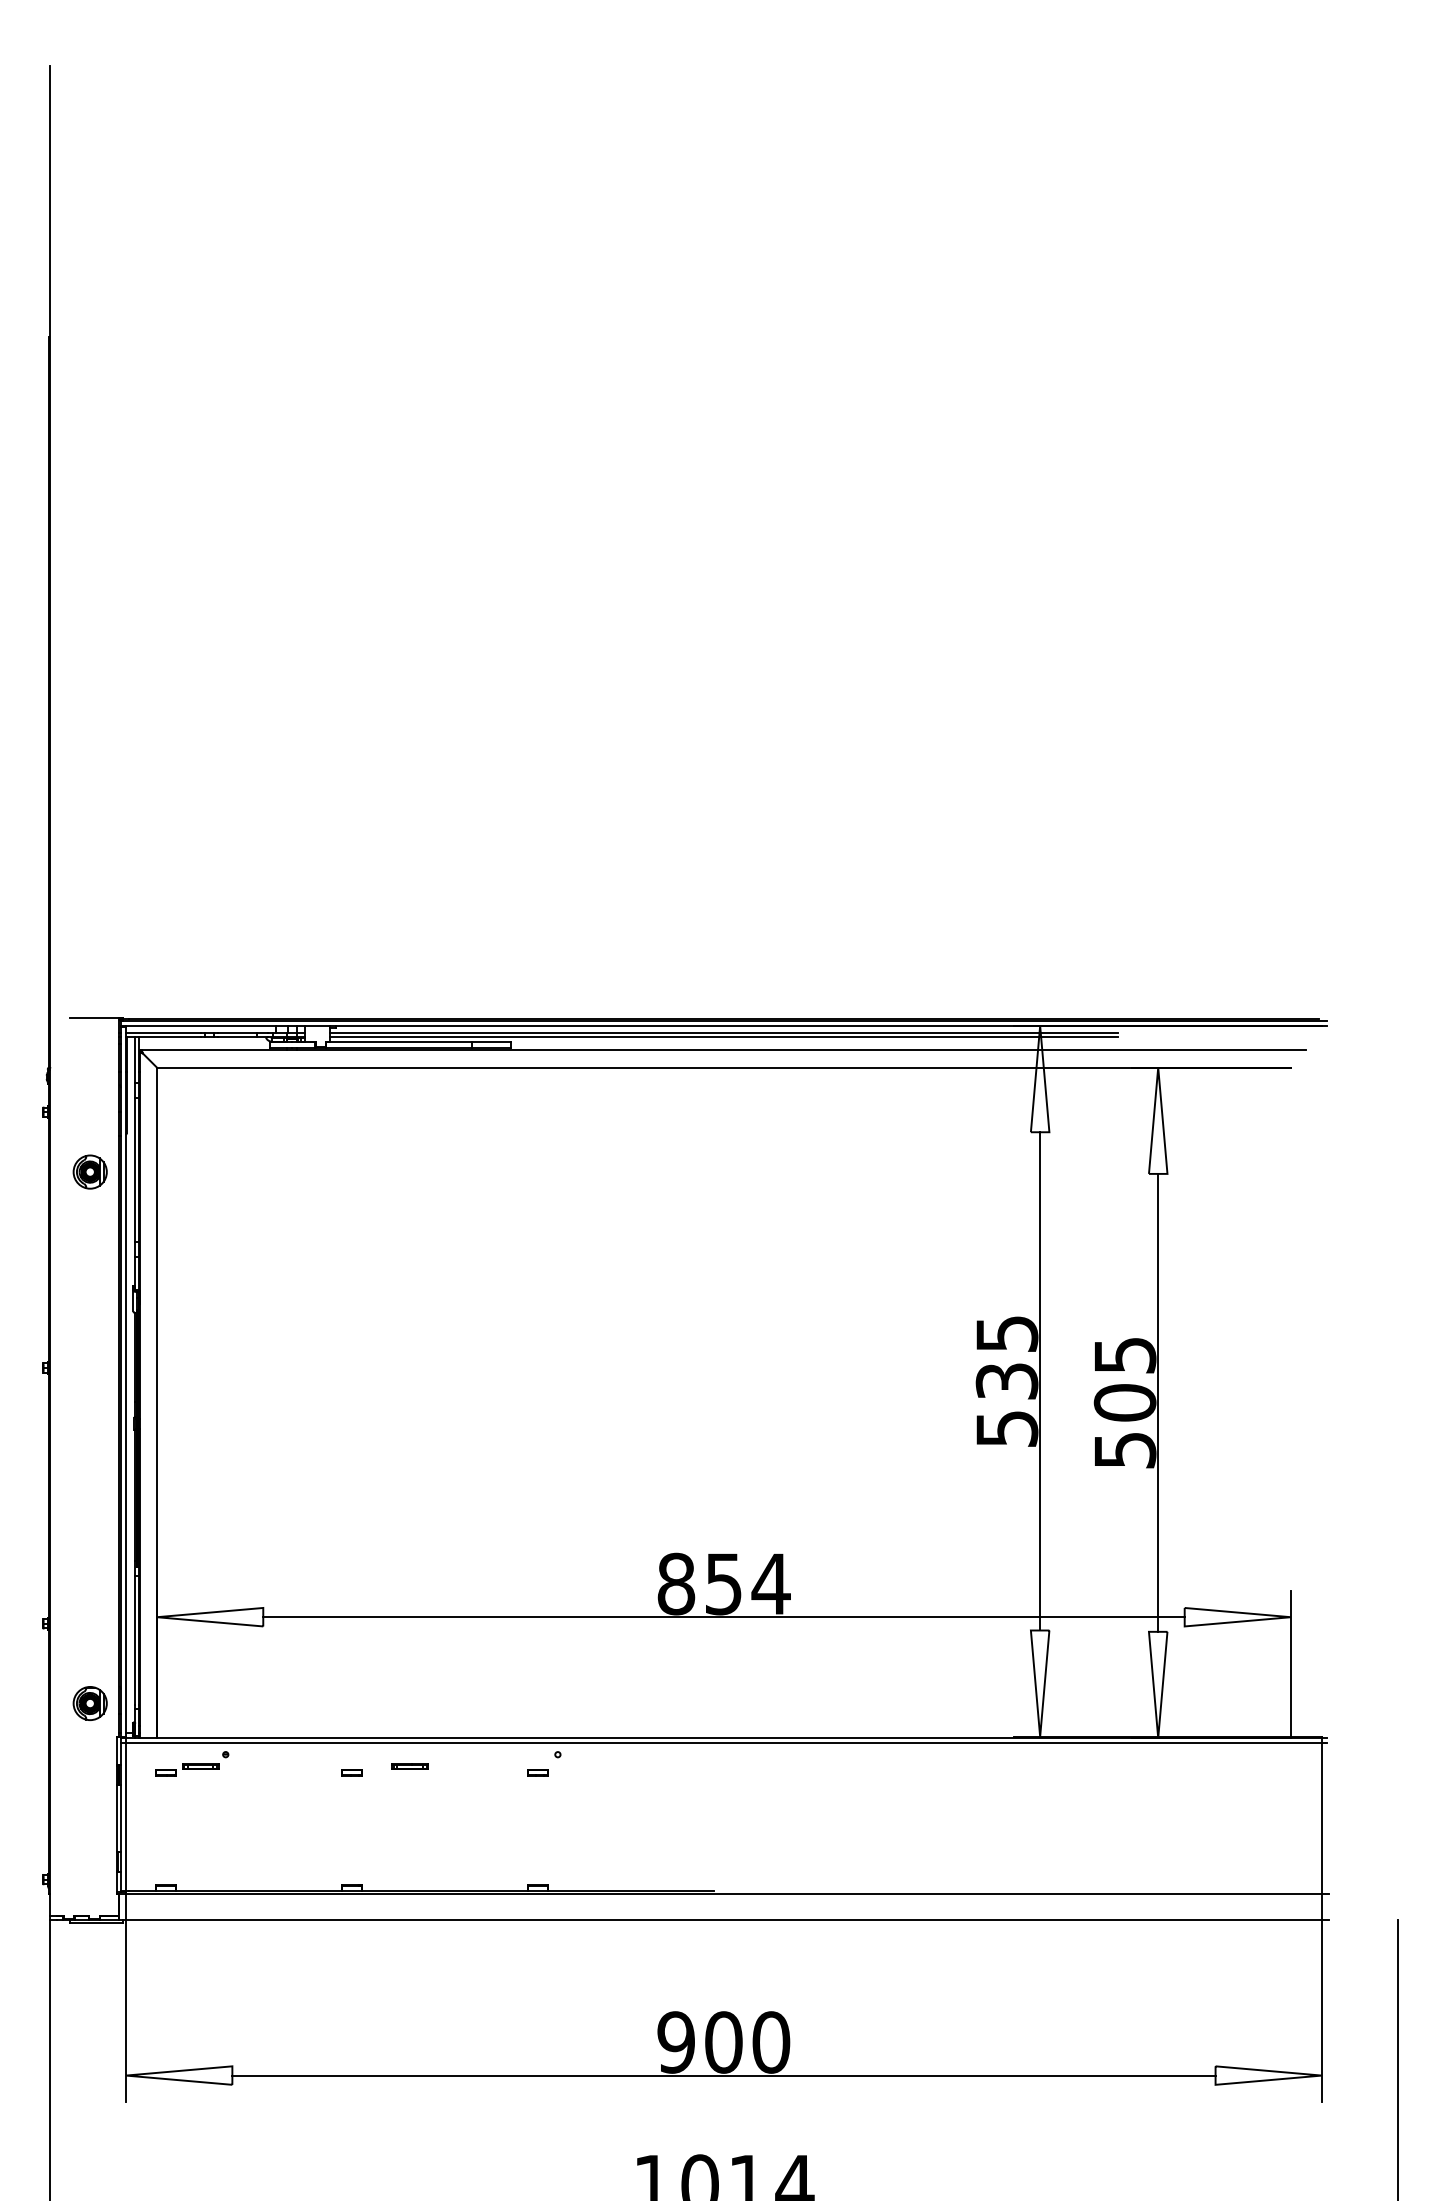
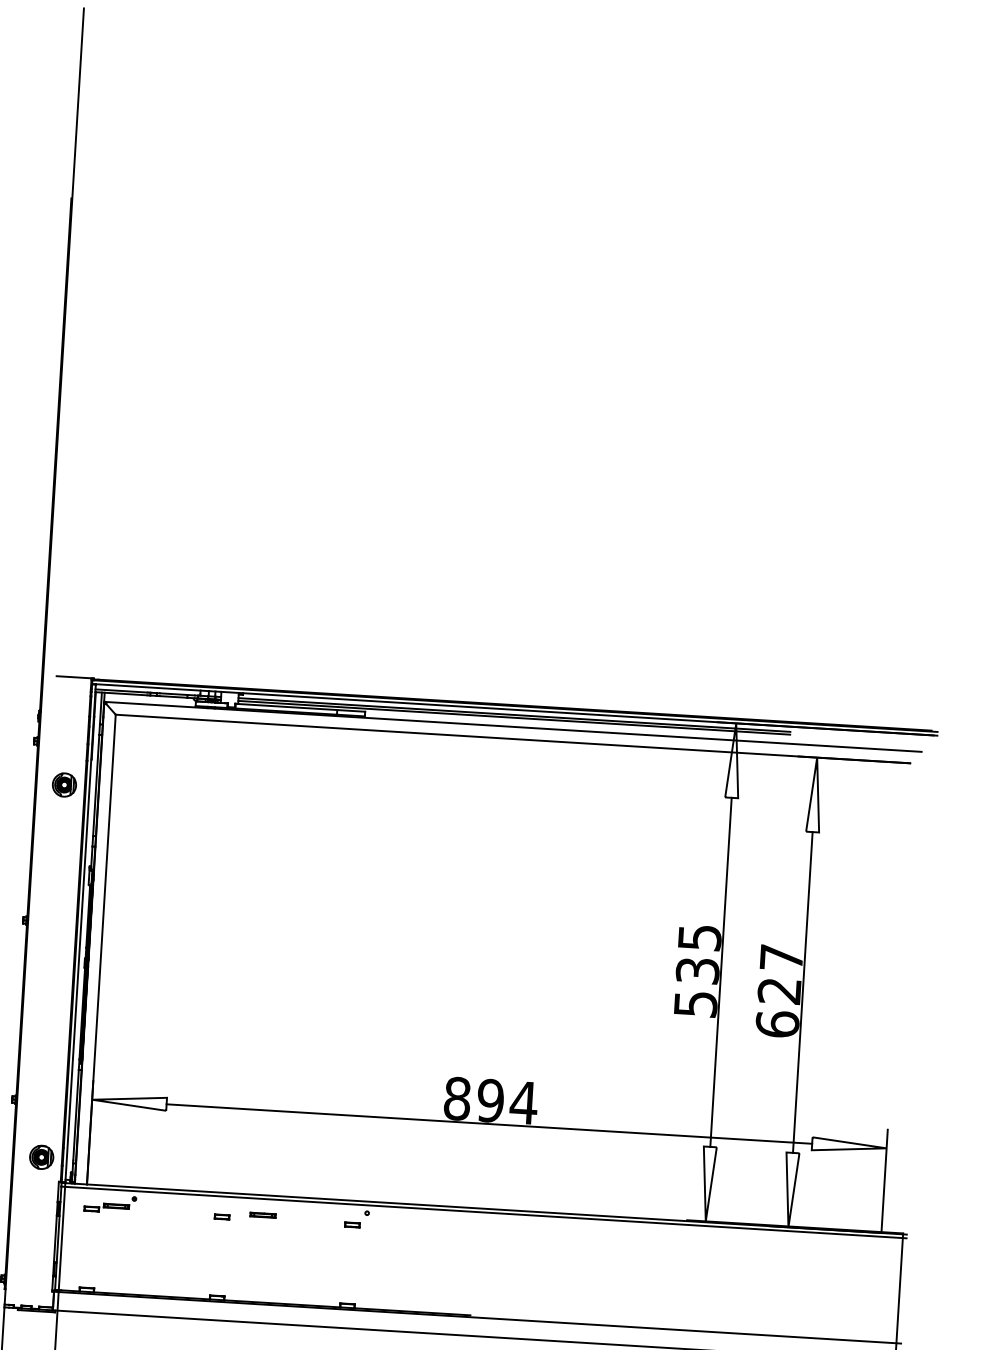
text: (1124, 1403) -> (779, 991), 505 -> 627
text: (723, 1583) -> (490, 1100), 854 -> 894

